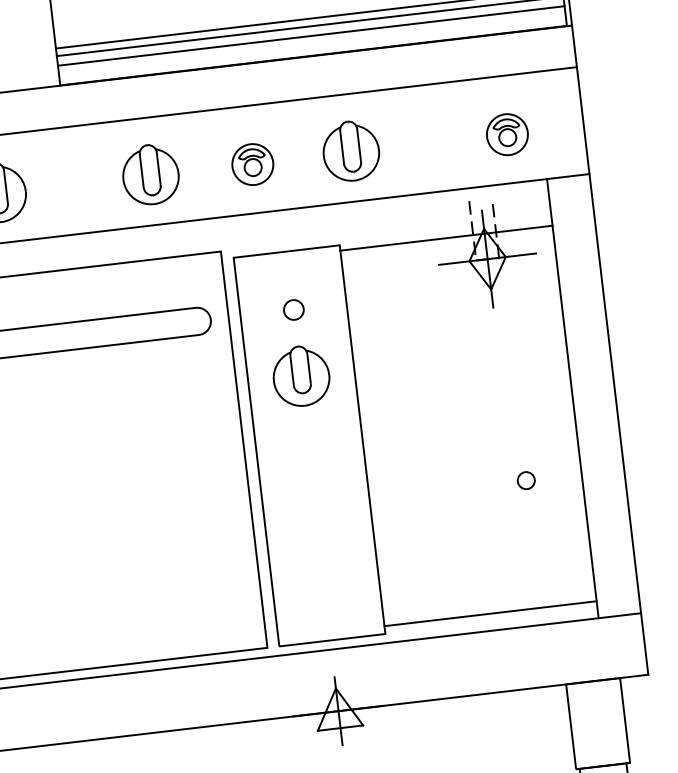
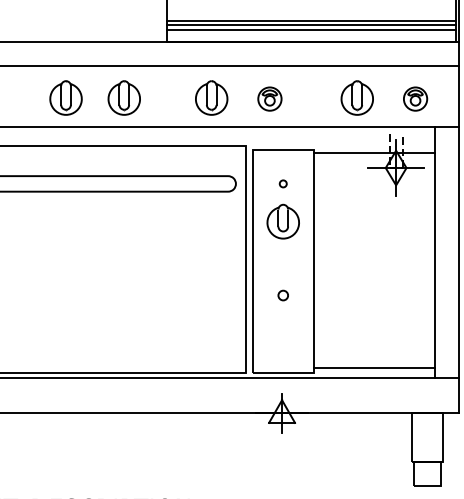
part: (349, 150) -> (356, 97), moved
circle: (292, 309) -> (282, 183), size x0.62
circle: (524, 480) -> (282, 295), moved

